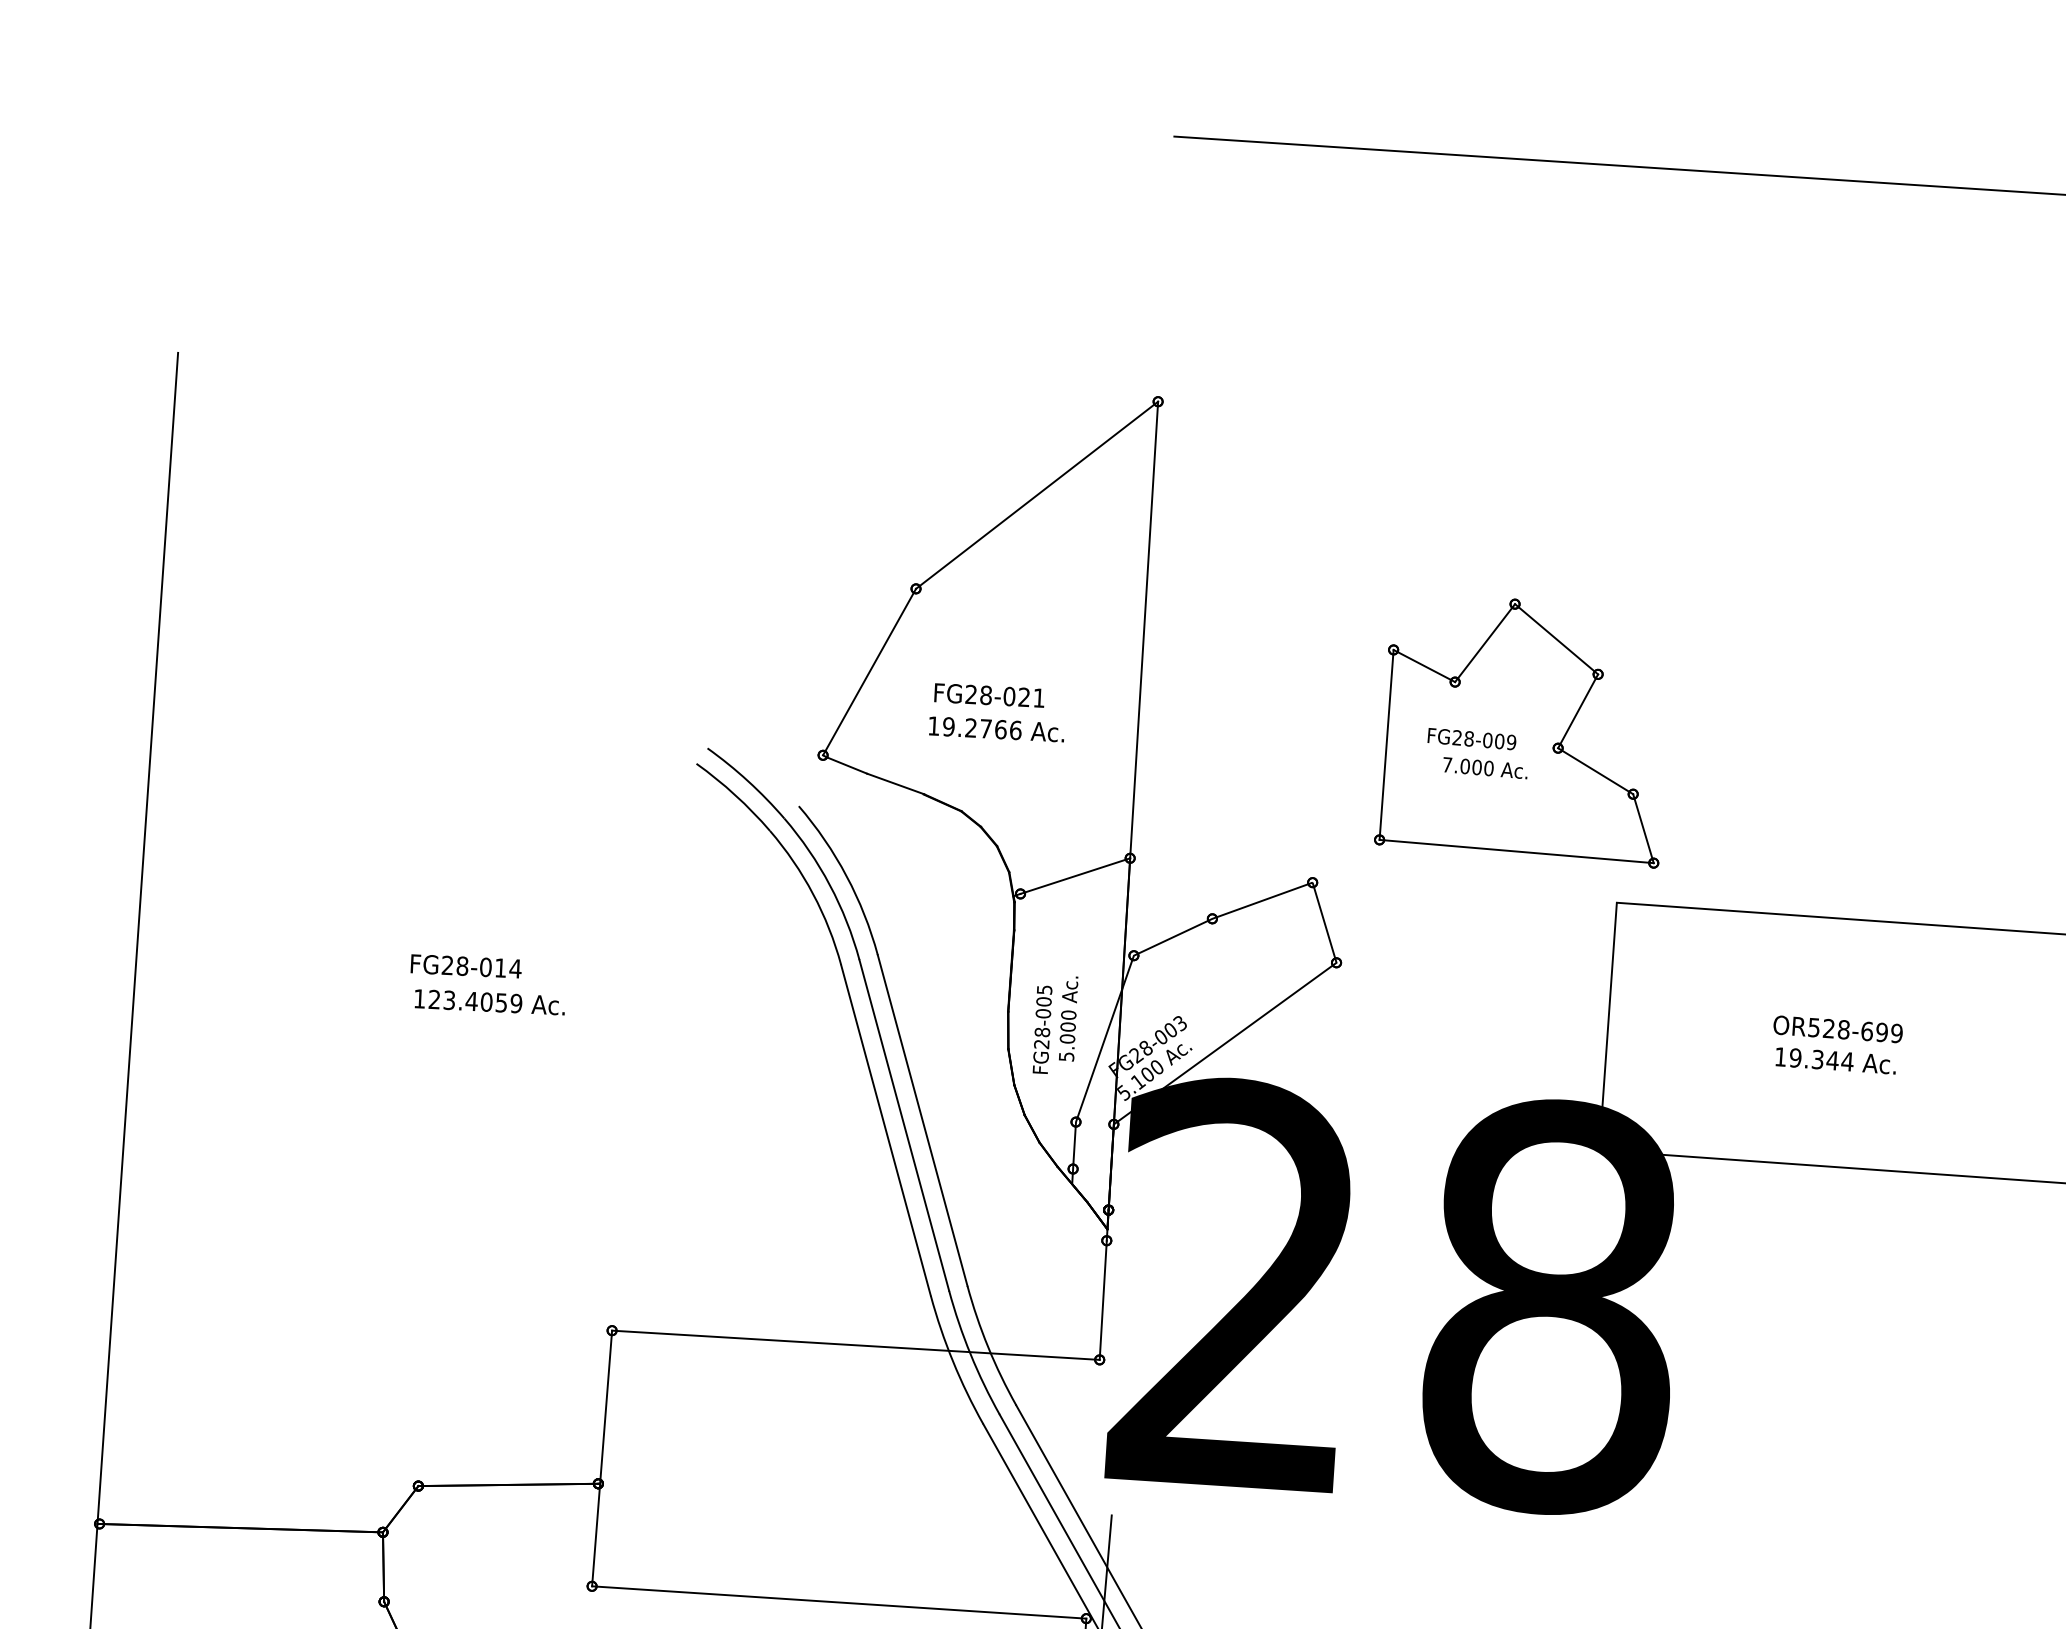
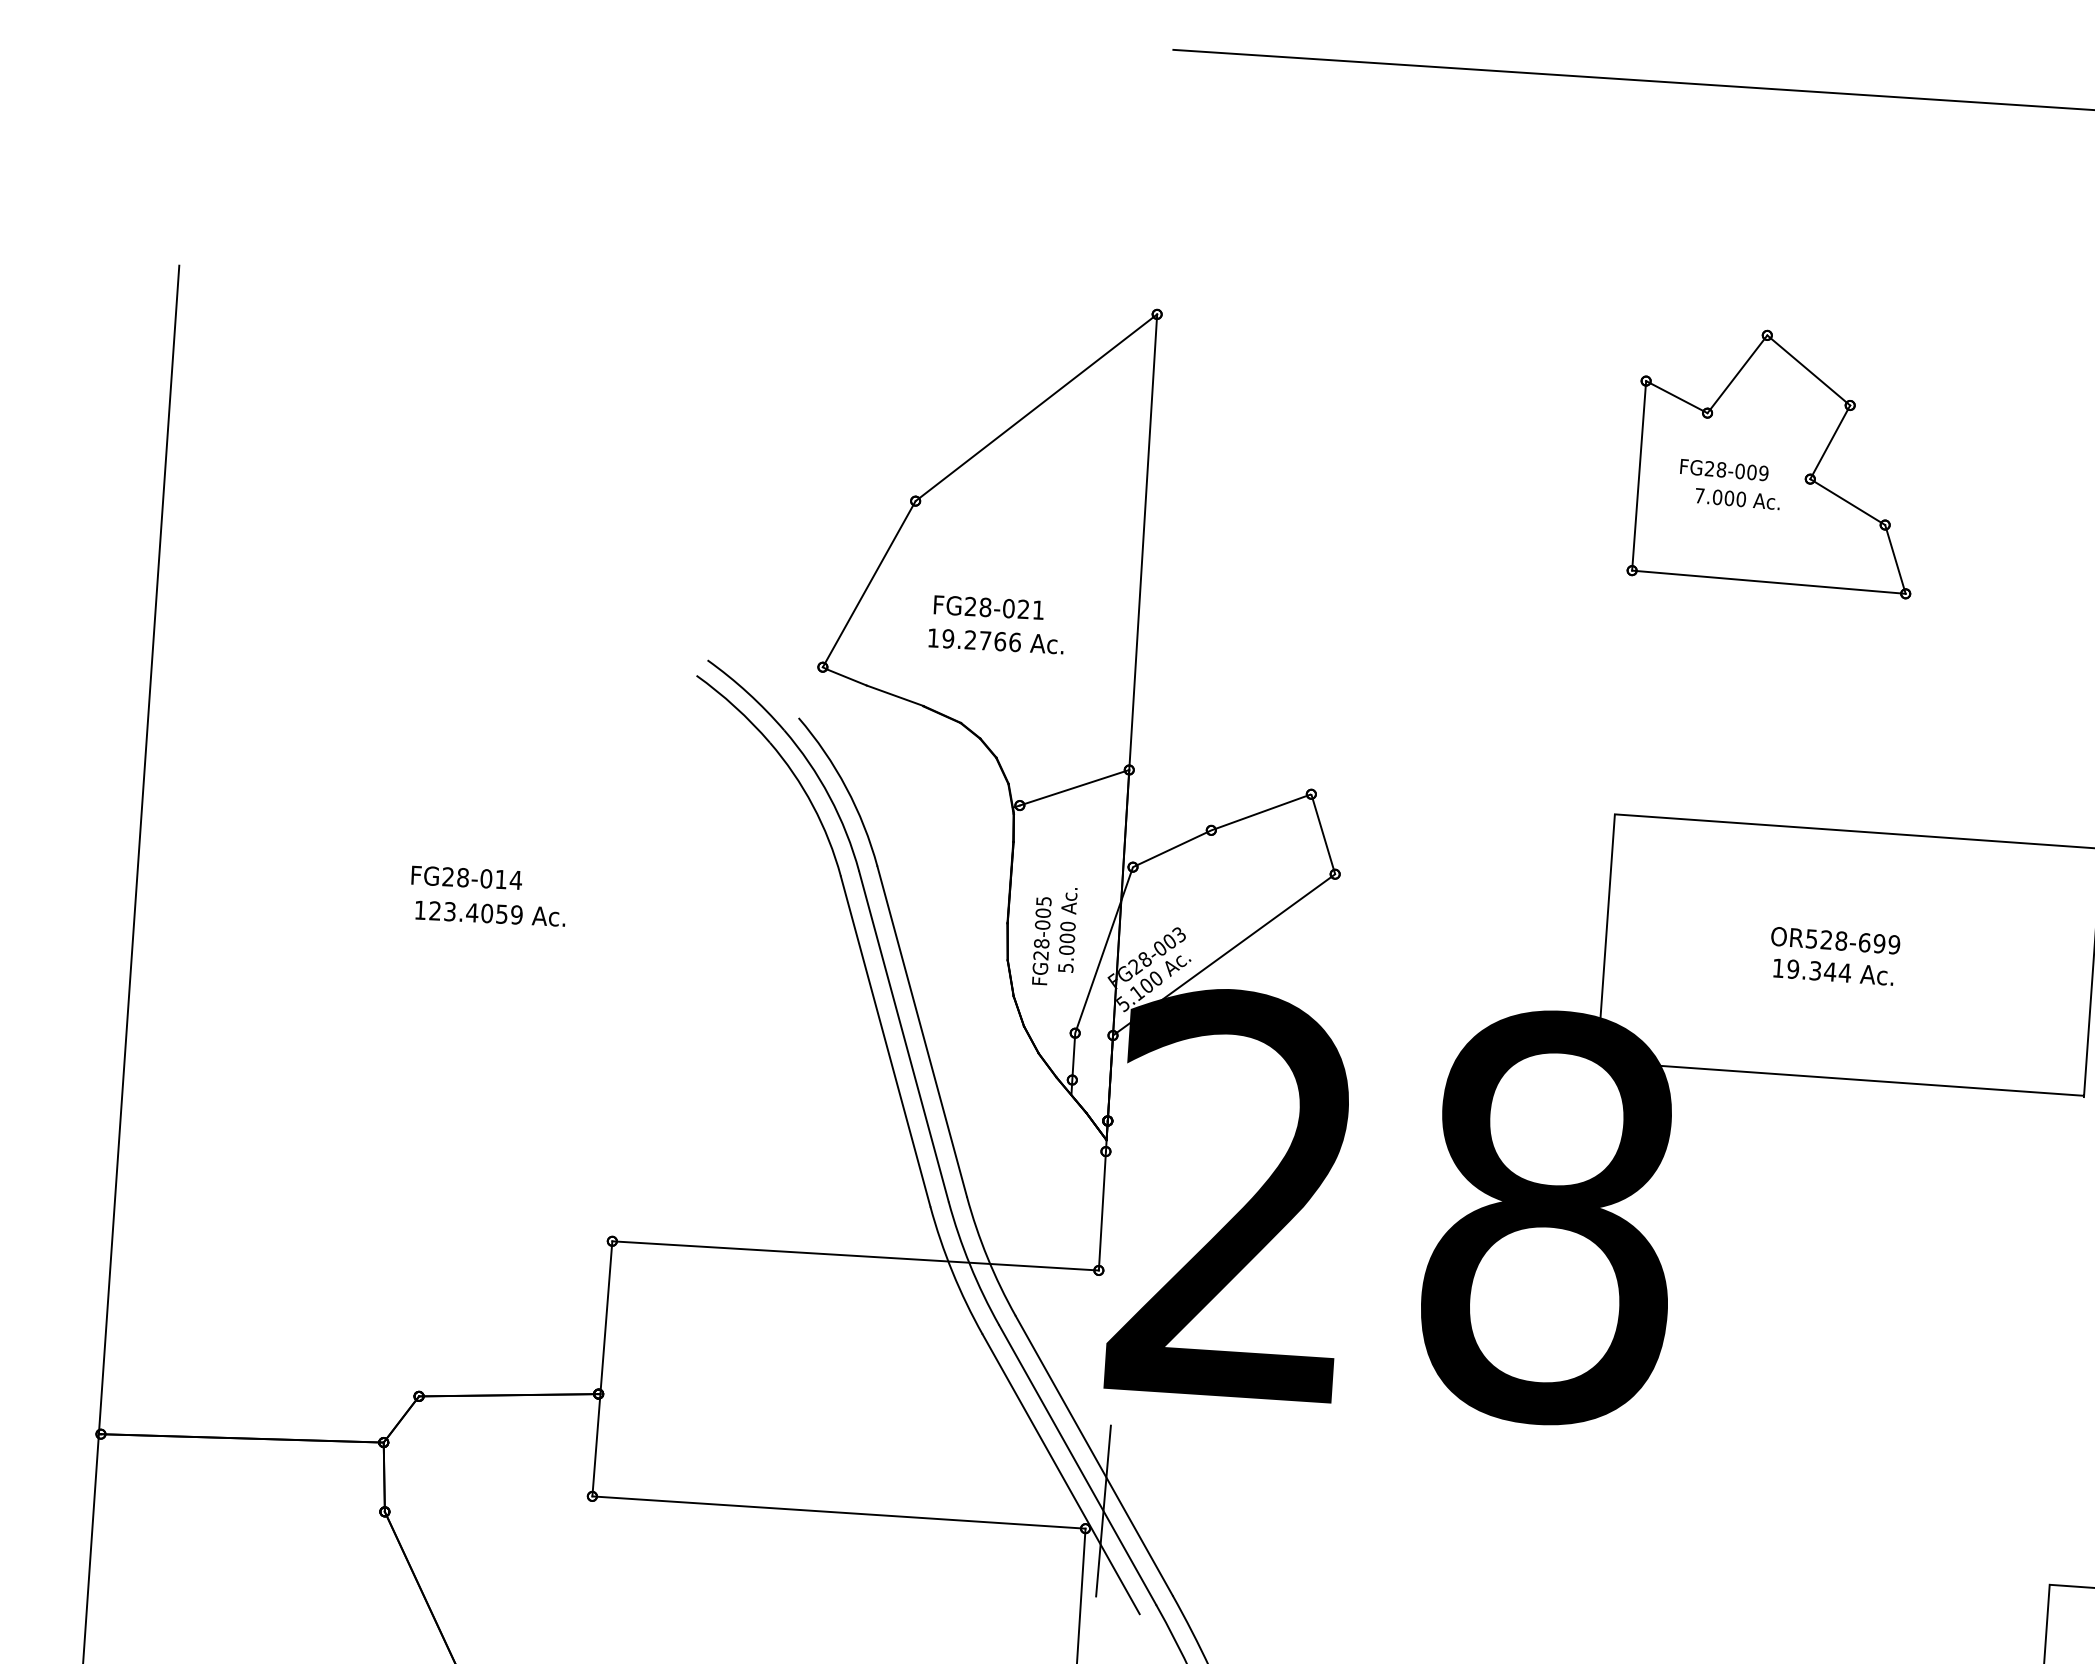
part: (1516, 733) -> (1768, 464), moved

